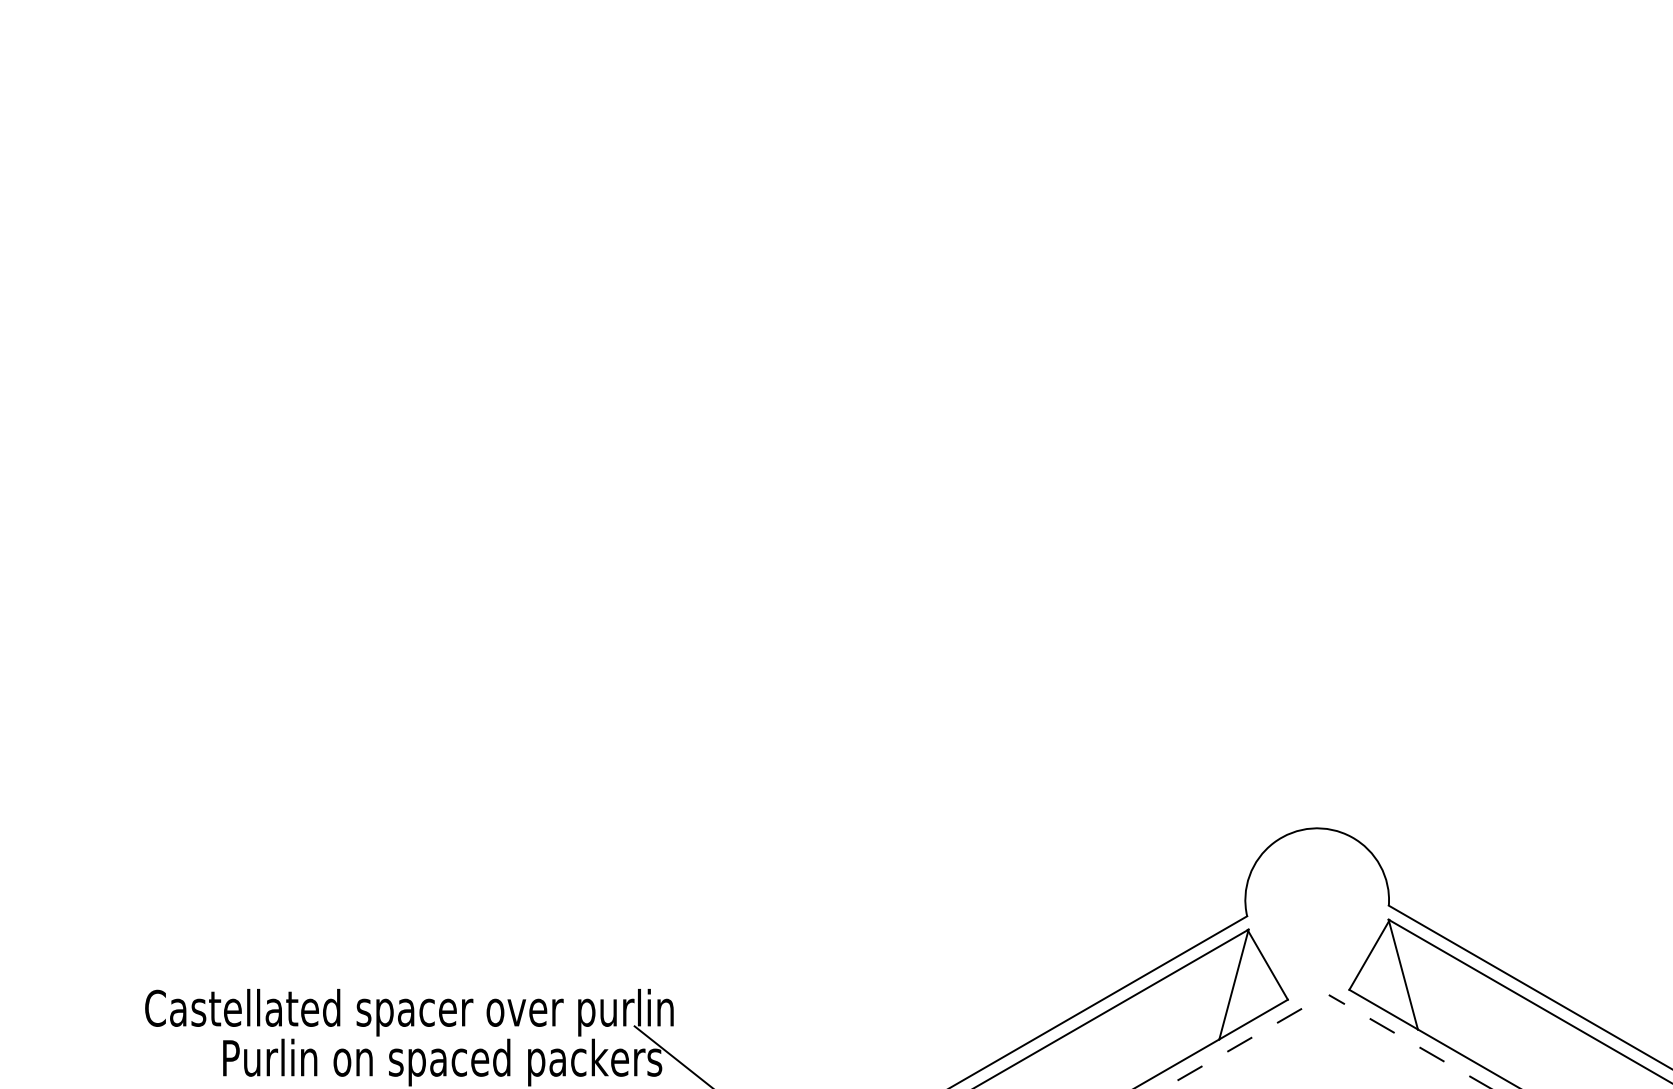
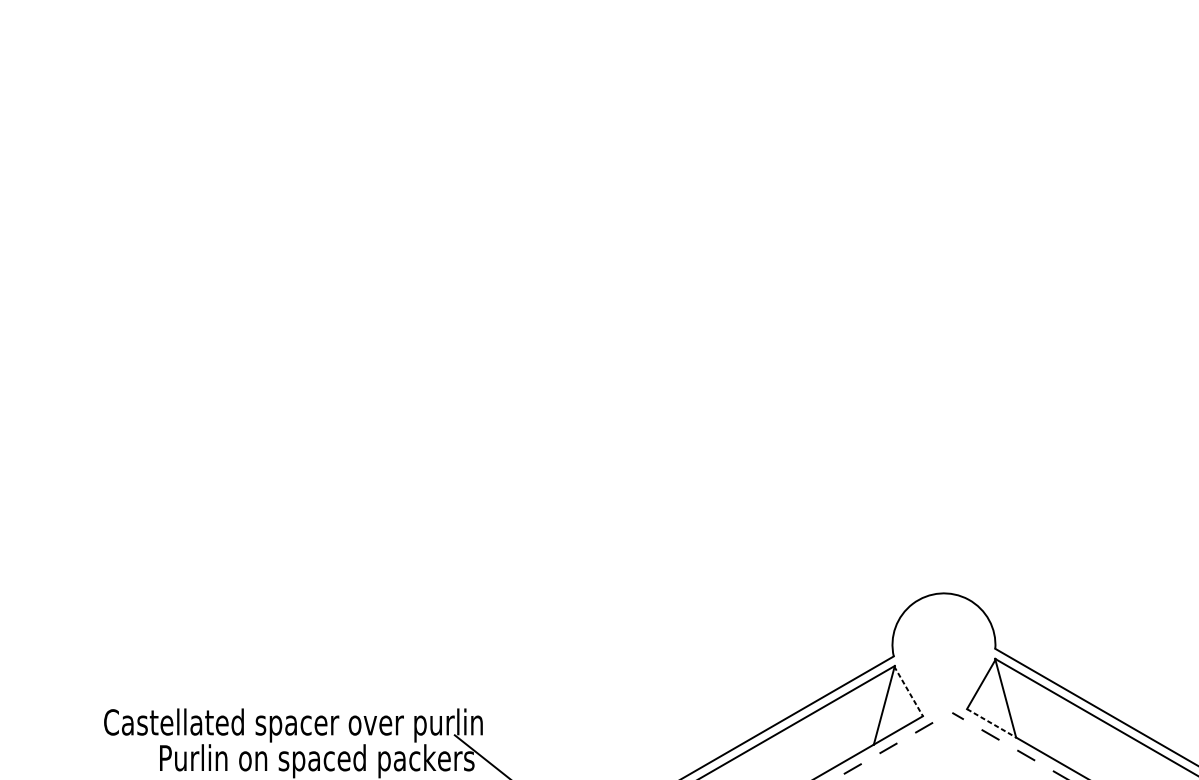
line: (1268, 965) -> (909, 691), solid -> dashed
line: (1383, 1009) -> (991, 723), solid -> dashed

